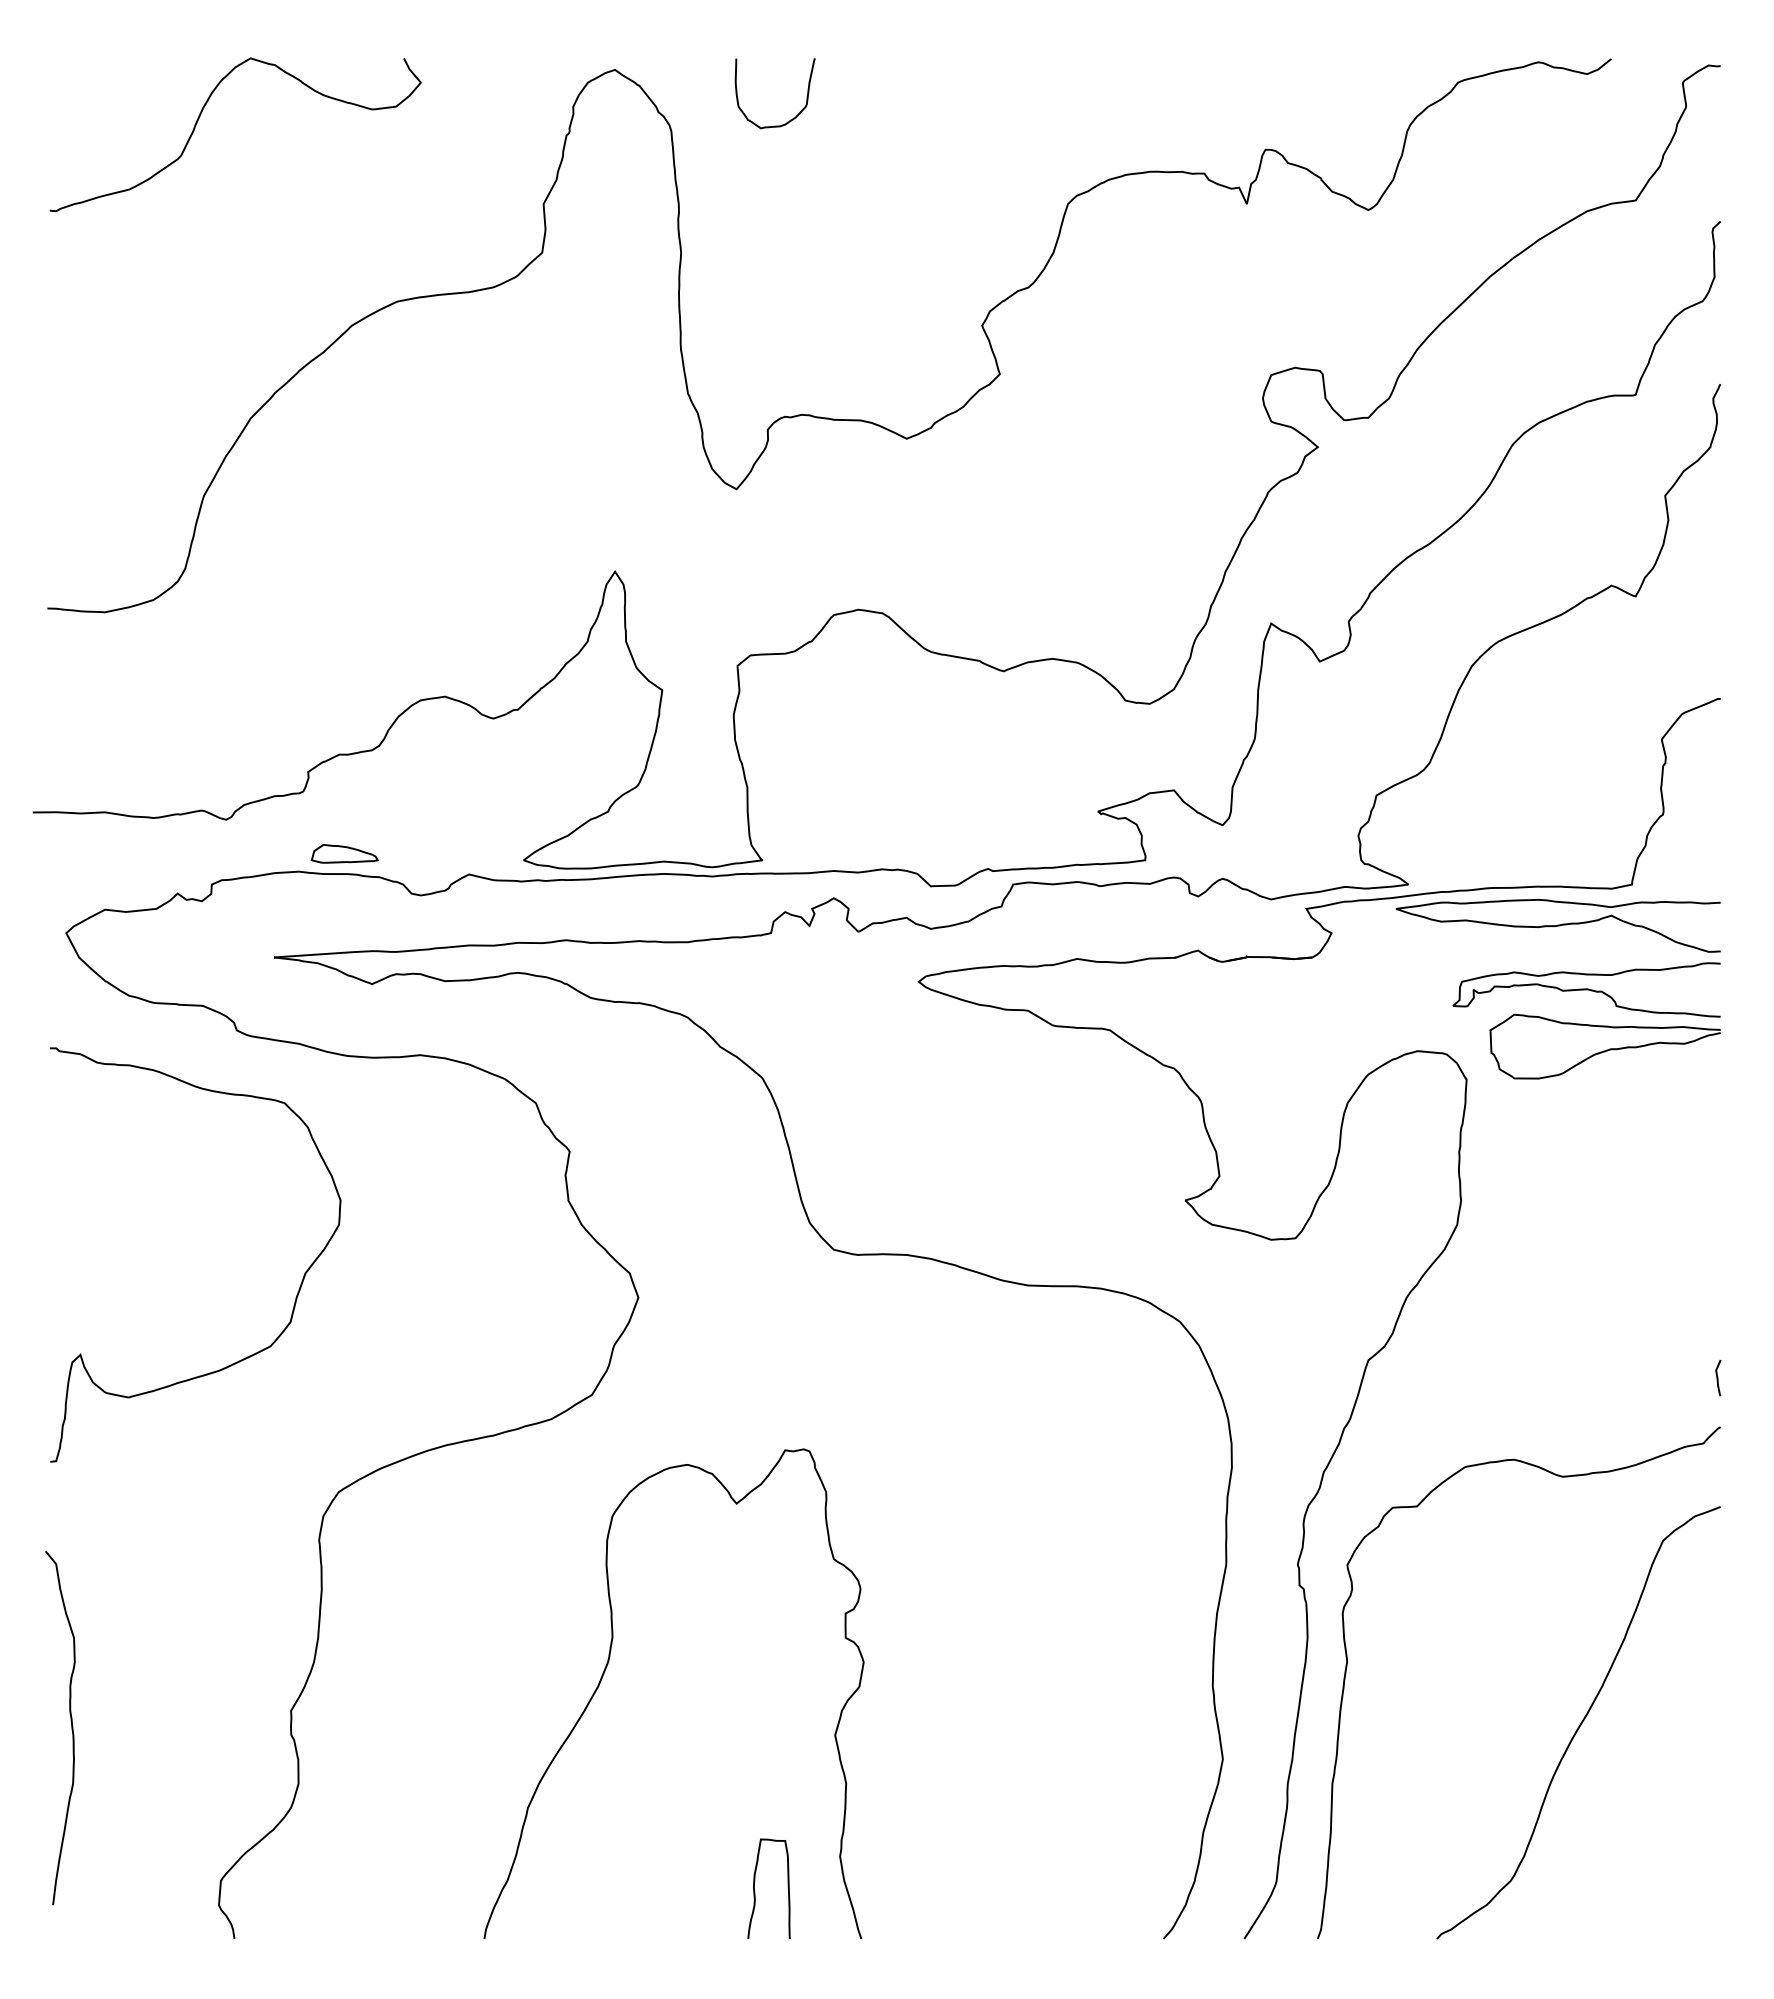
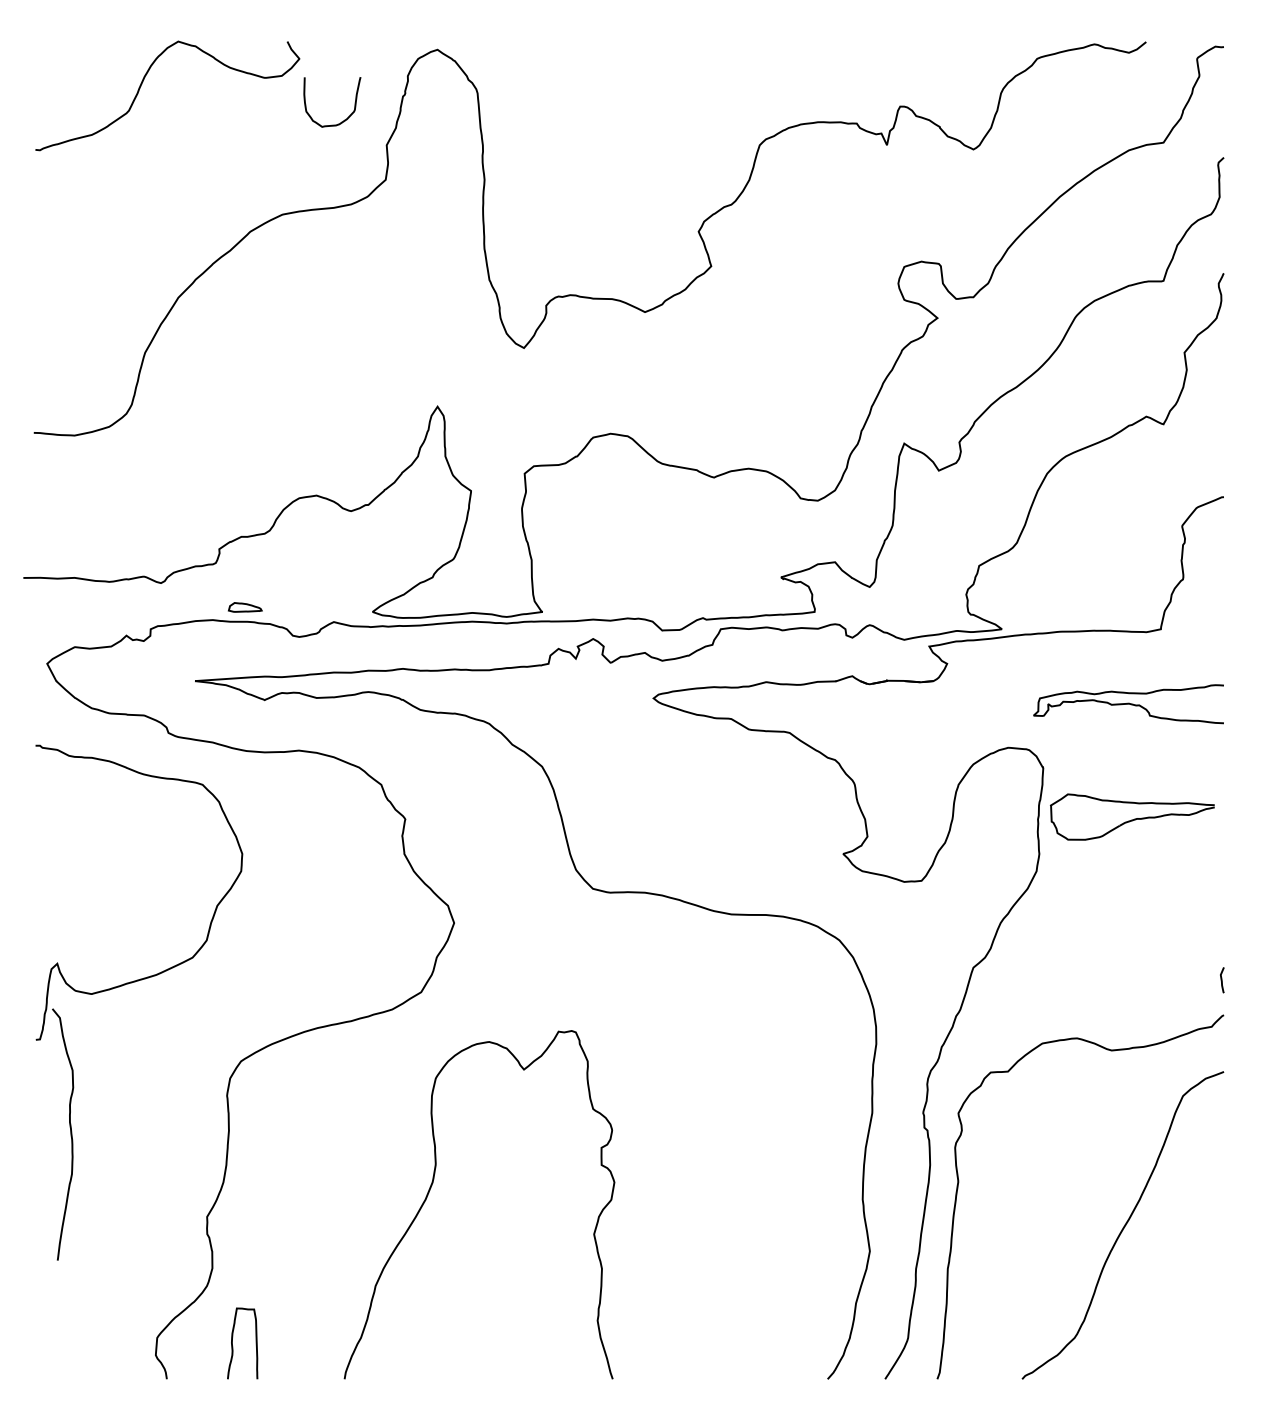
curve: (790, 119) -> (343, 120), moved
part: (344, 853) -> (245, 607), size x0.7
curve: (1557, 925) -> (1107, 658), removed
part: (1604, 1046) -> (1132, 816), moved
curve: (71, 1727) -> (70, 1134), moved
curve: (755, 1891) -> (233, 1345), moved

